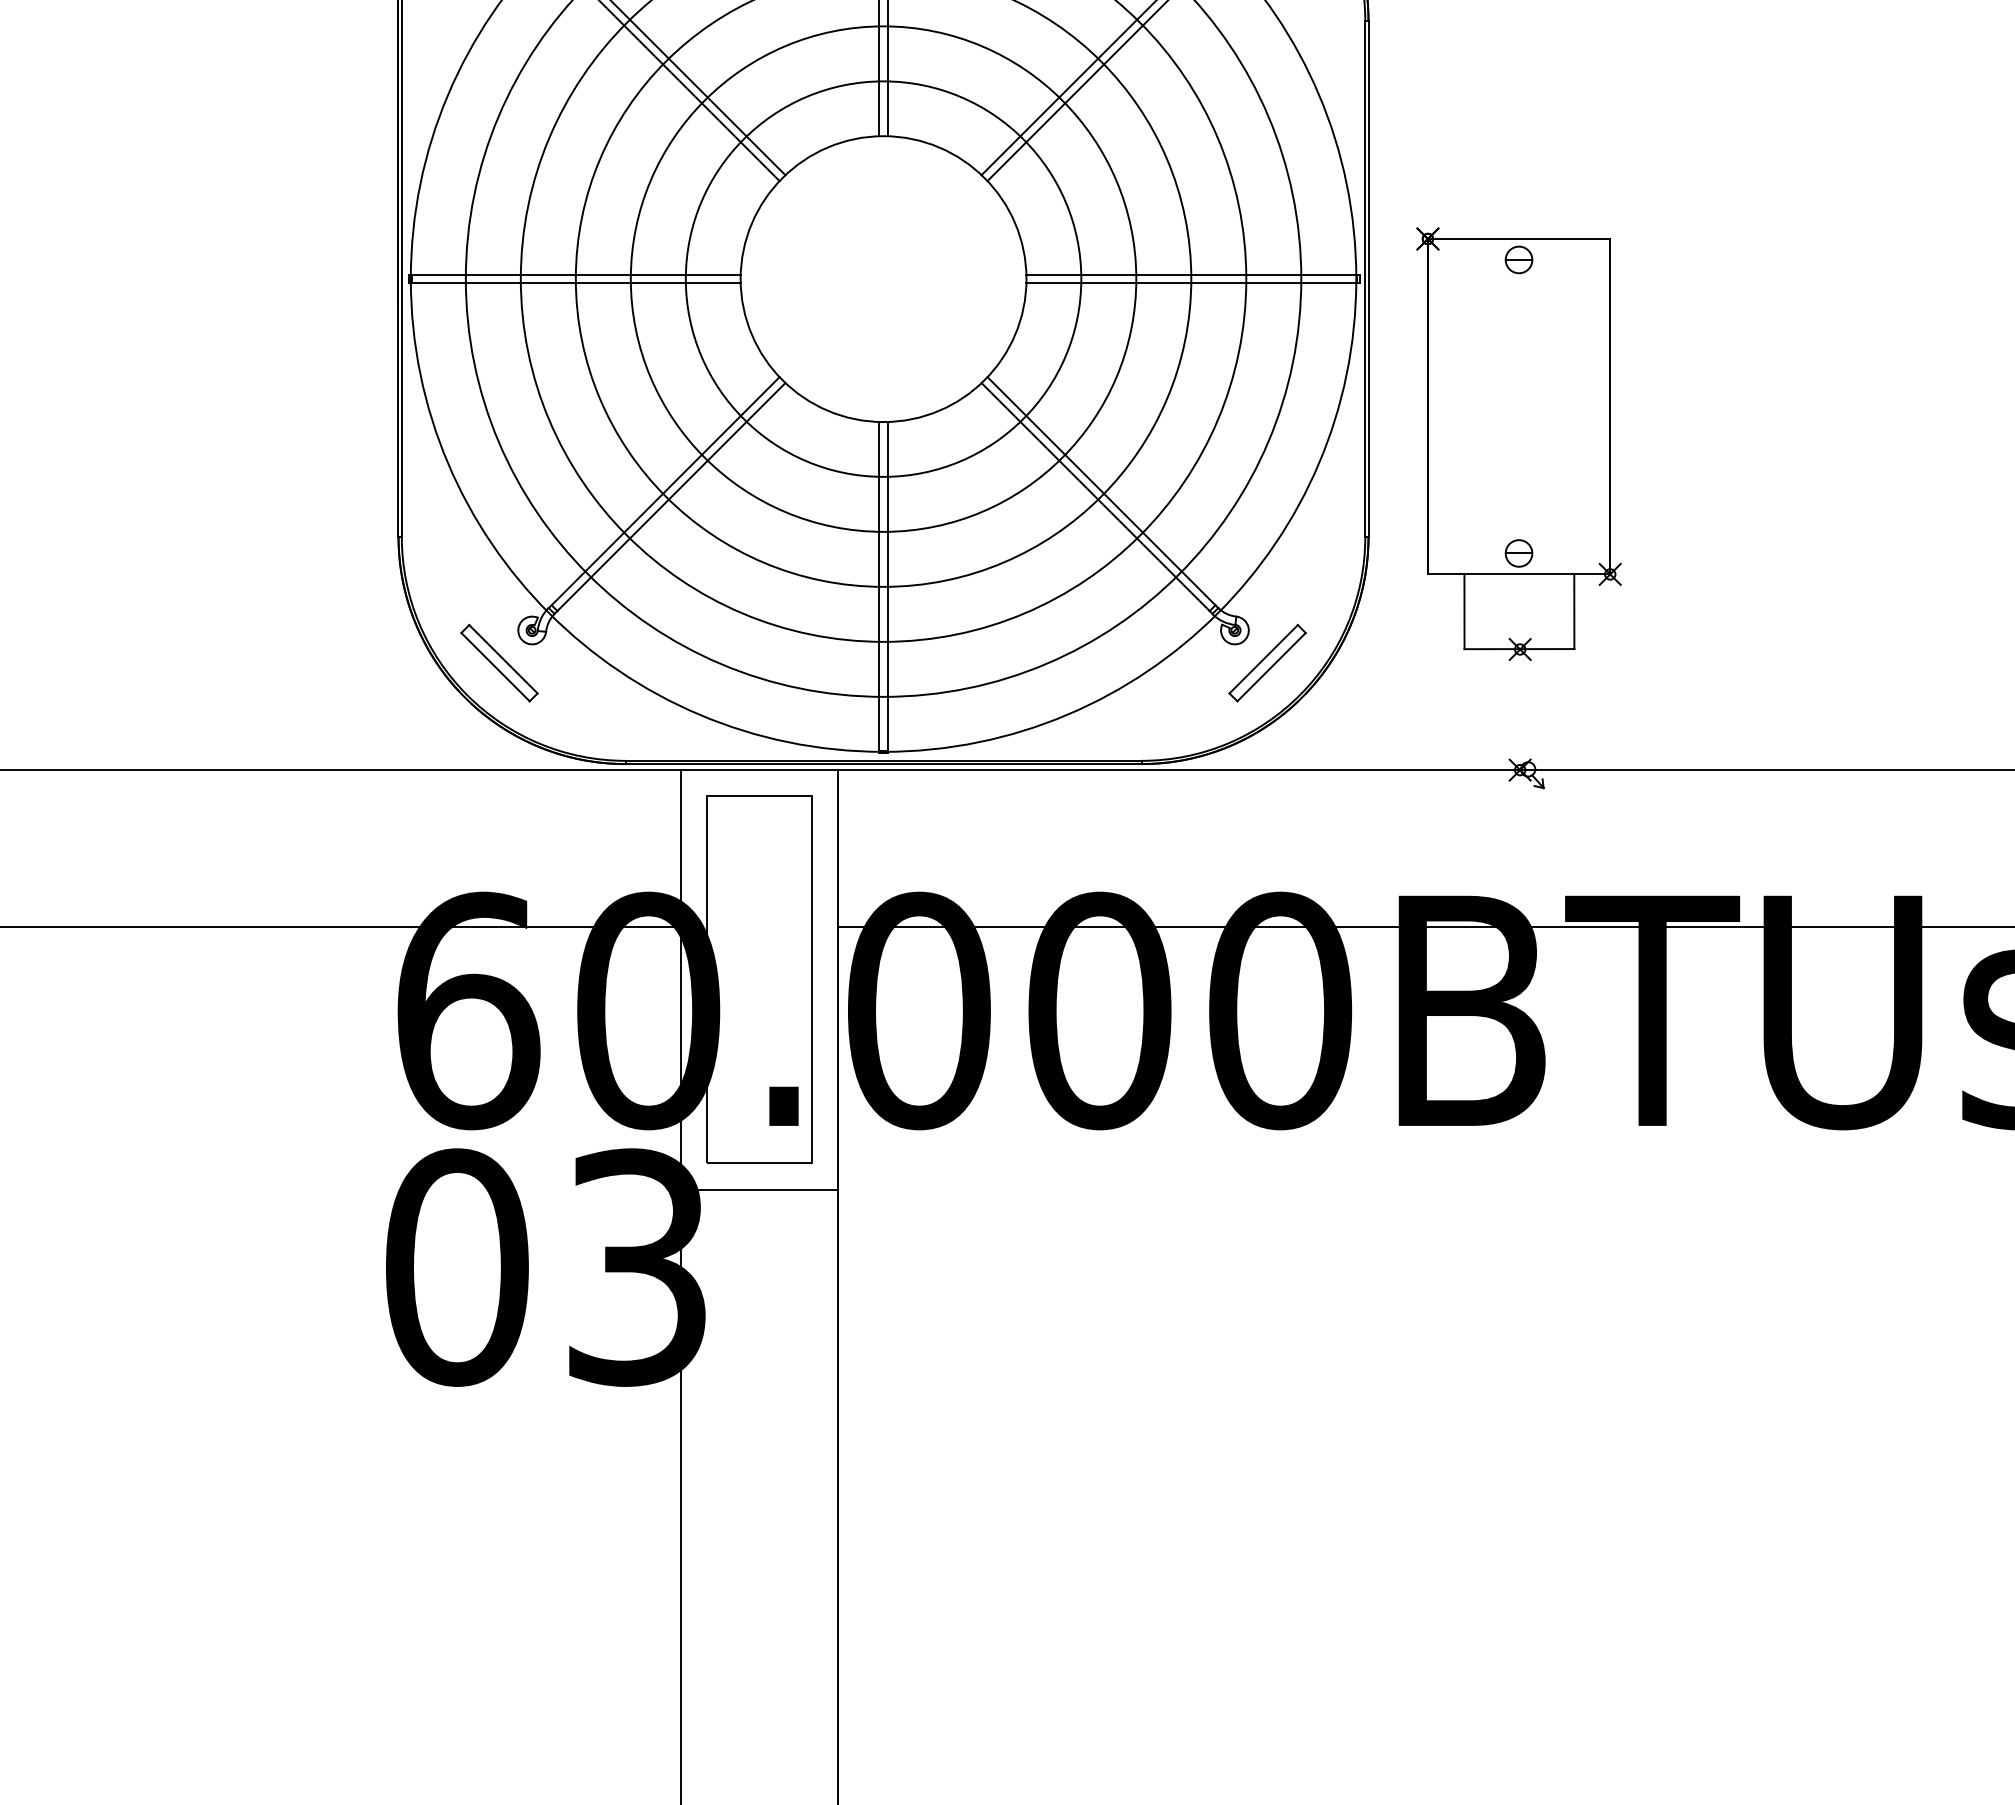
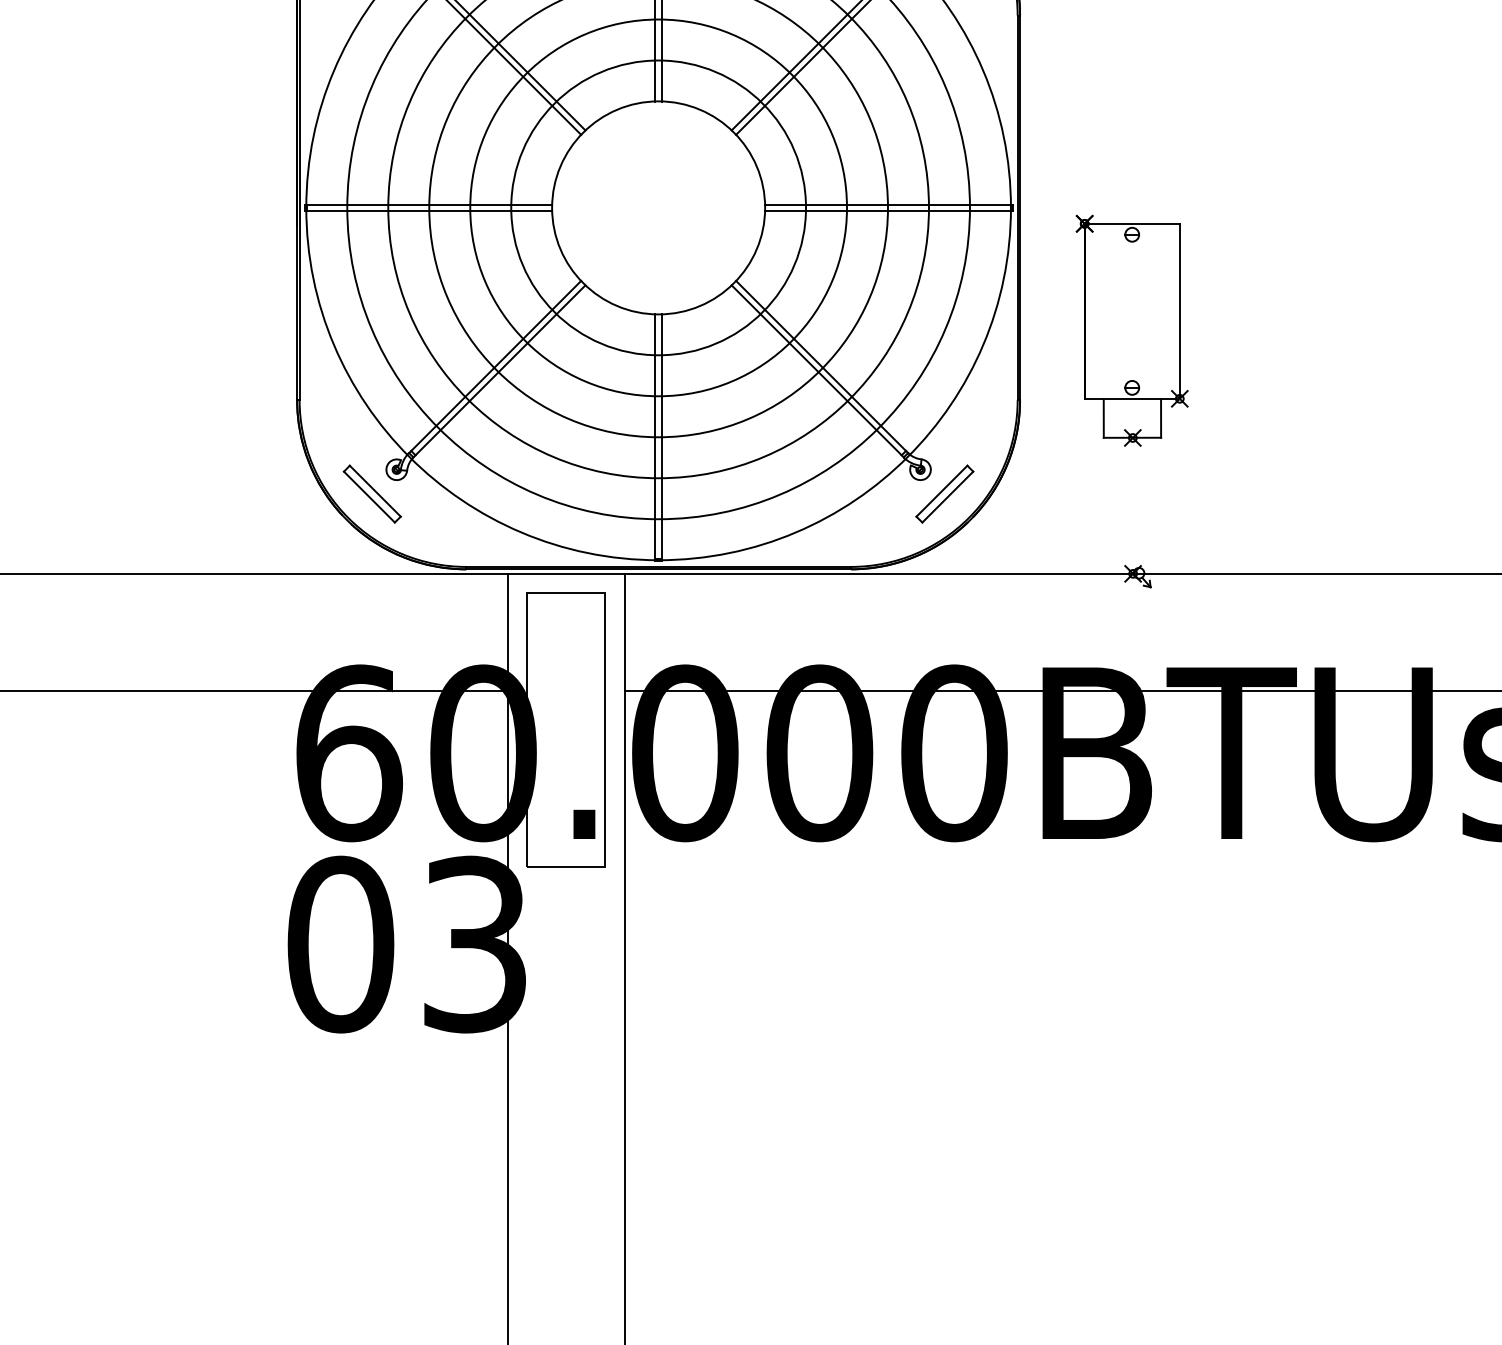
part: (1518, 443) -> (1131, 330), size x0.7
line: (759, 1189) -> (566, 886), removed

